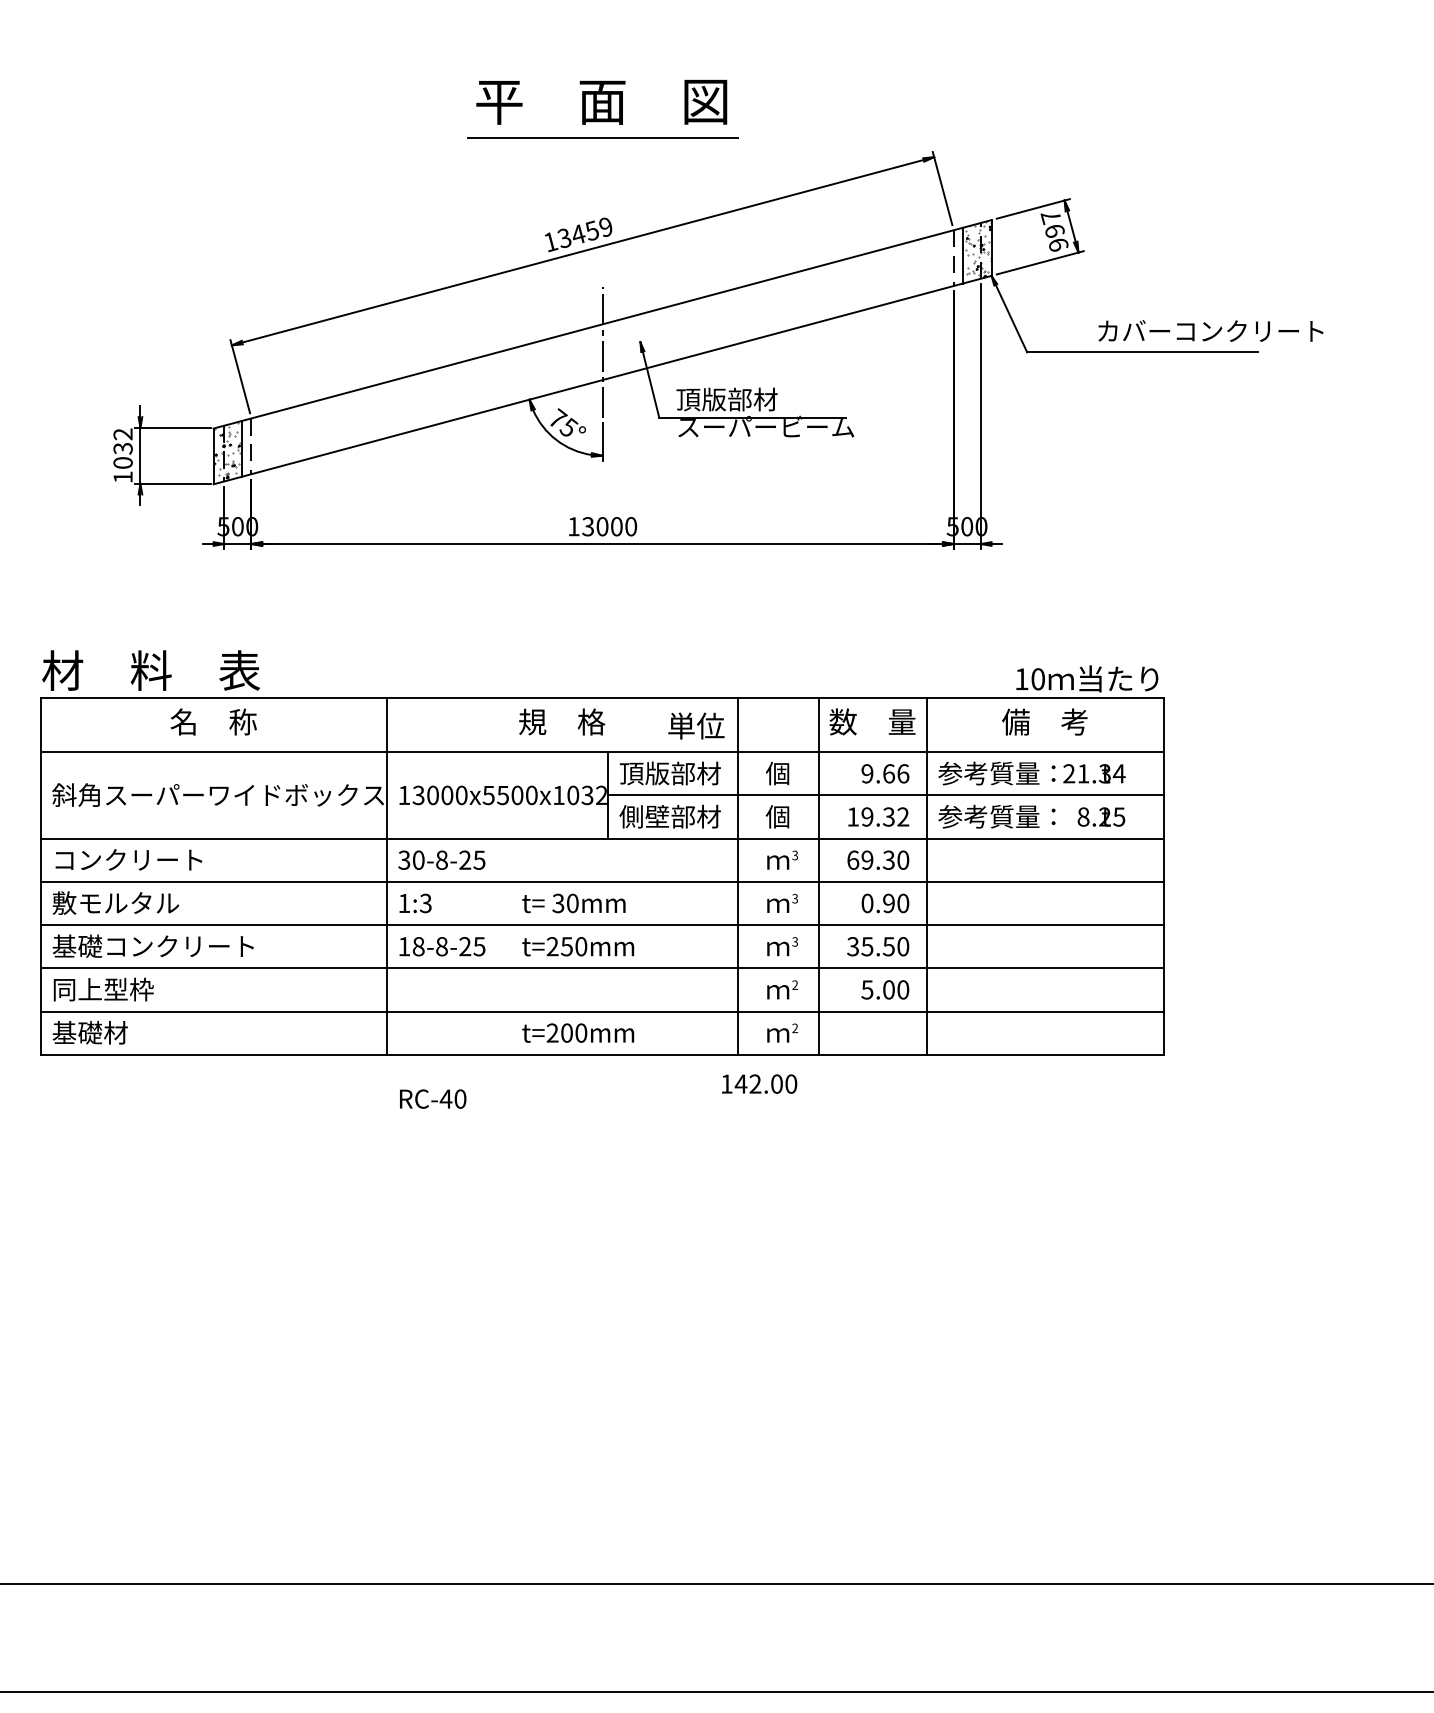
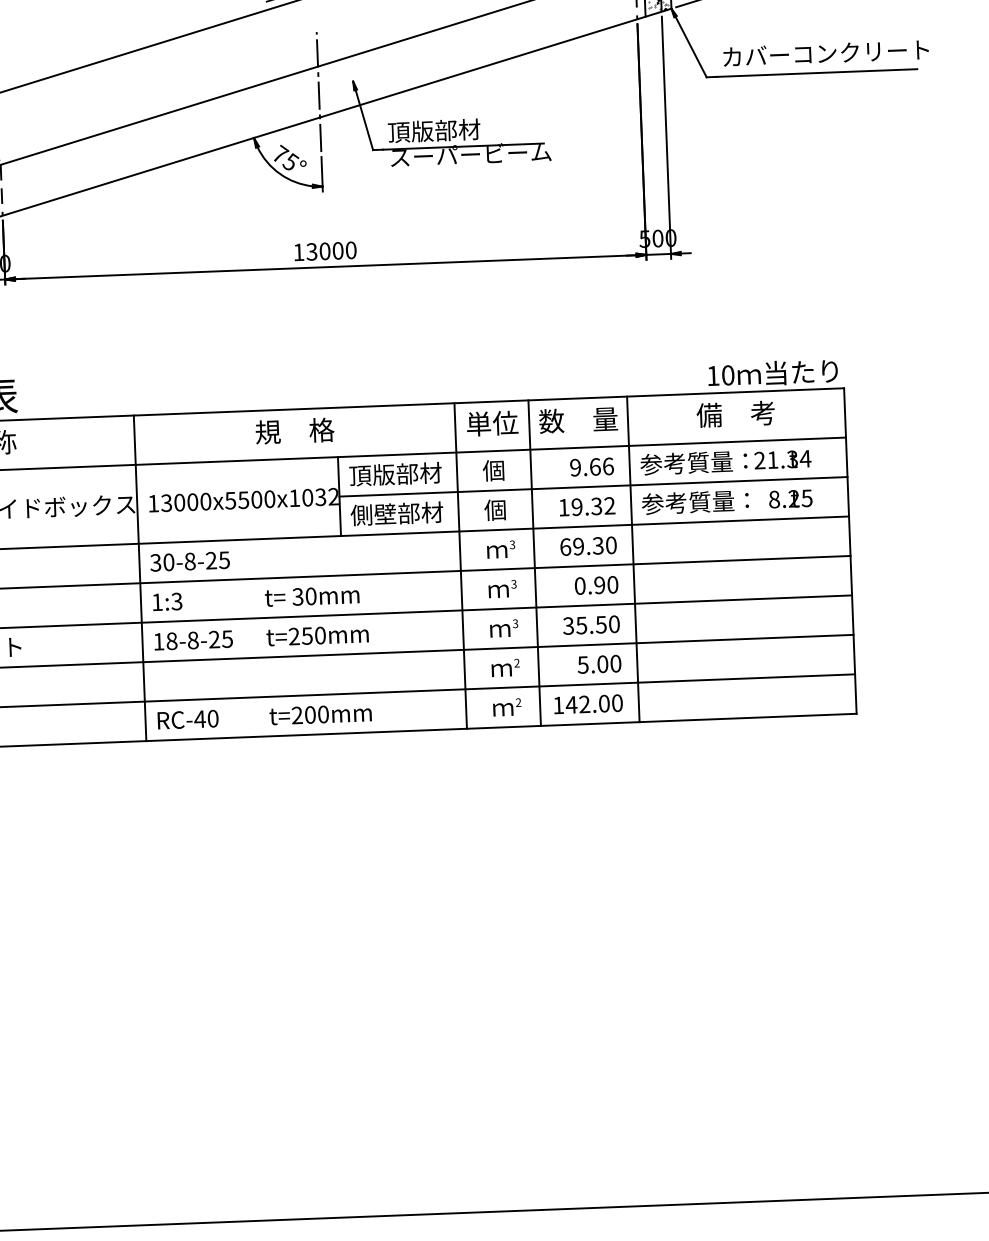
text: (1210, 330) -> (825, 52), moved
text: (696, 725) -> (492, 423), moved
text: (759, 1083) -> (588, 703), moved
text: (433, 1098) -> (188, 719), moved

